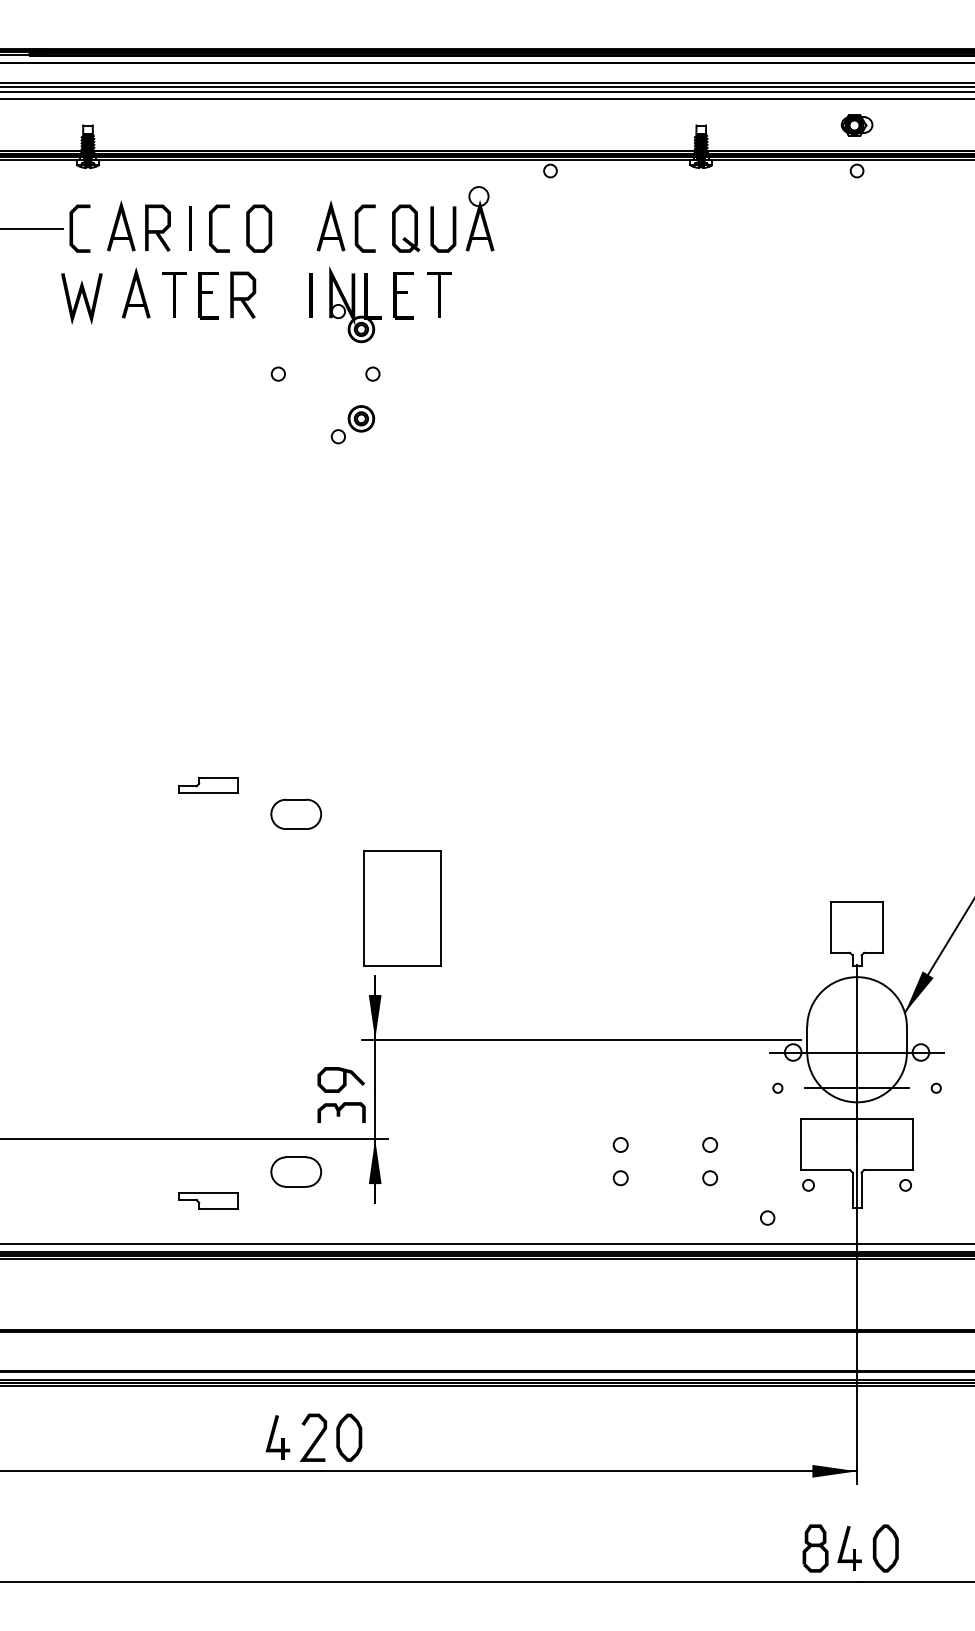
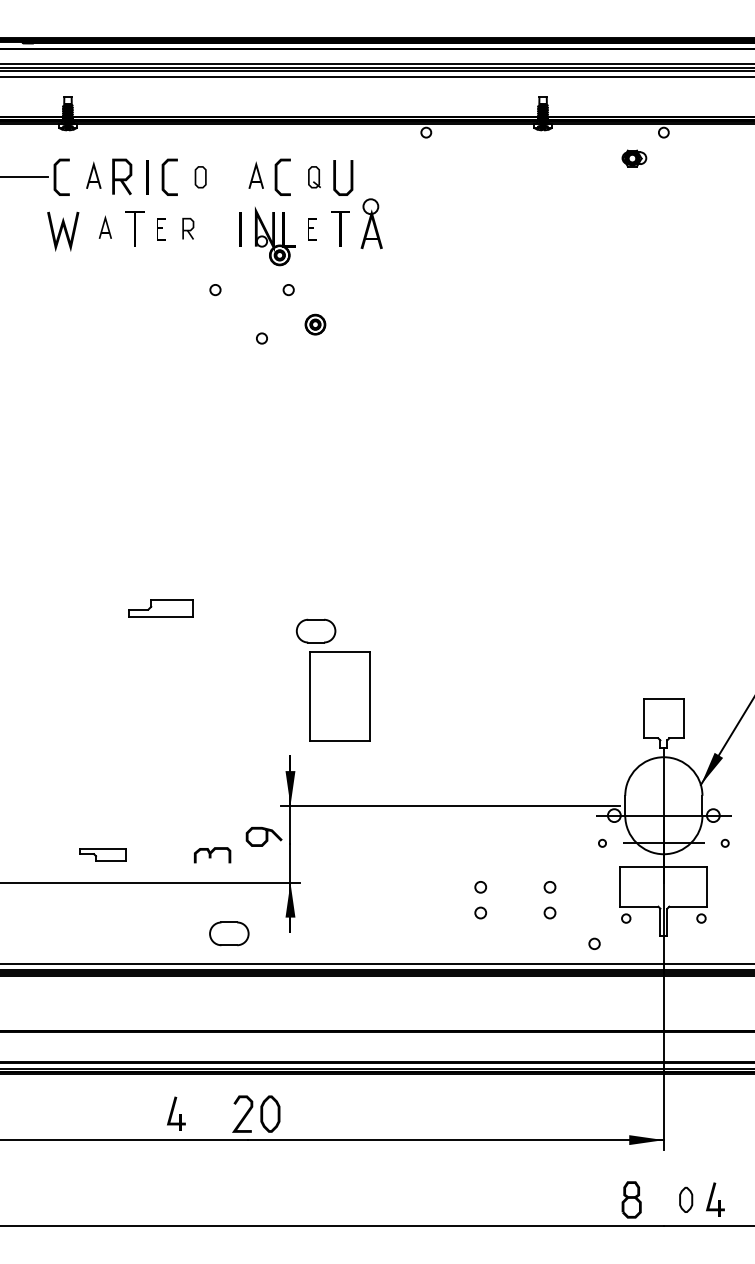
part: (856, 125) -> (633, 158), moved
part: (479, 218) -> (371, 223), moved
part: (121, 225) -> (93, 174), size x0.7
part: (330, 225) -> (255, 174), size x0.7
part: (259, 228) -> (200, 177), size x0.6
part: (406, 228) -> (314, 177), size x0.6
part: (136, 292) -> (105, 226), size x0.6
part: (243, 294) -> (188, 228), size x0.6
part: (208, 295) -> (161, 229), size x0.6
part: (403, 295) -> (312, 229), size x0.6
part: (361, 418) -> (315, 324), moved
part: (208, 785) -> (161, 608), size x1.4
part: (296, 813) -> (316, 630), moved
part: (402, 908) -> (340, 696), moved
part: (341, 1112) -> (212, 855), moved
part: (296, 1171) -> (229, 933), moved
part: (208, 1200) -> (103, 854), moved
part: (277, 1437) -> (176, 1113), moved
part: (849, 1547) -> (715, 1199), moved
part: (885, 1548) -> (685, 1199), size x0.7

